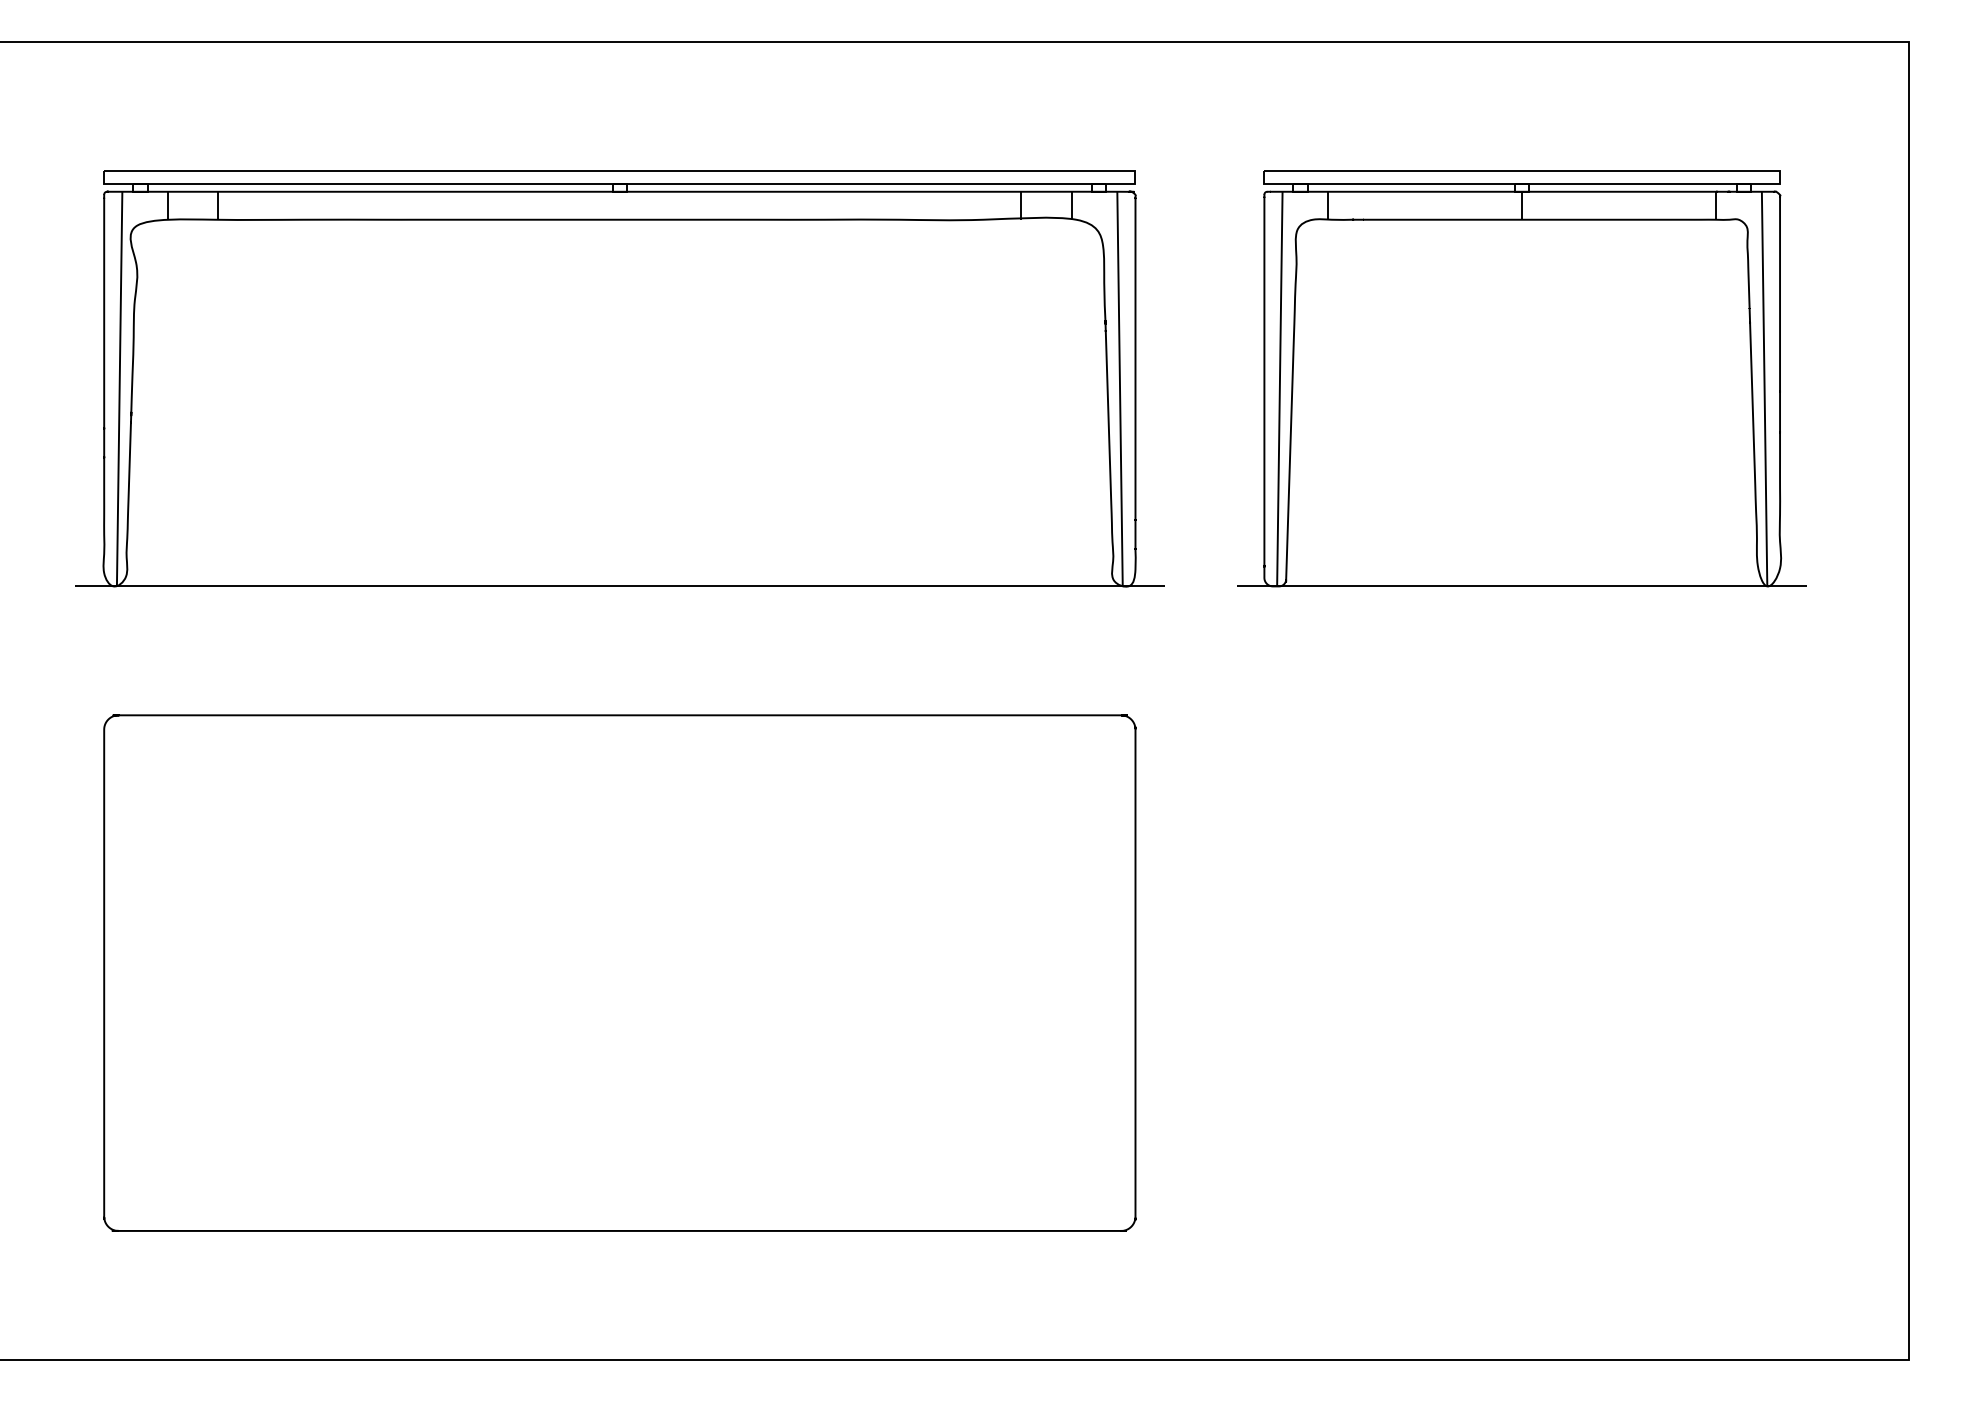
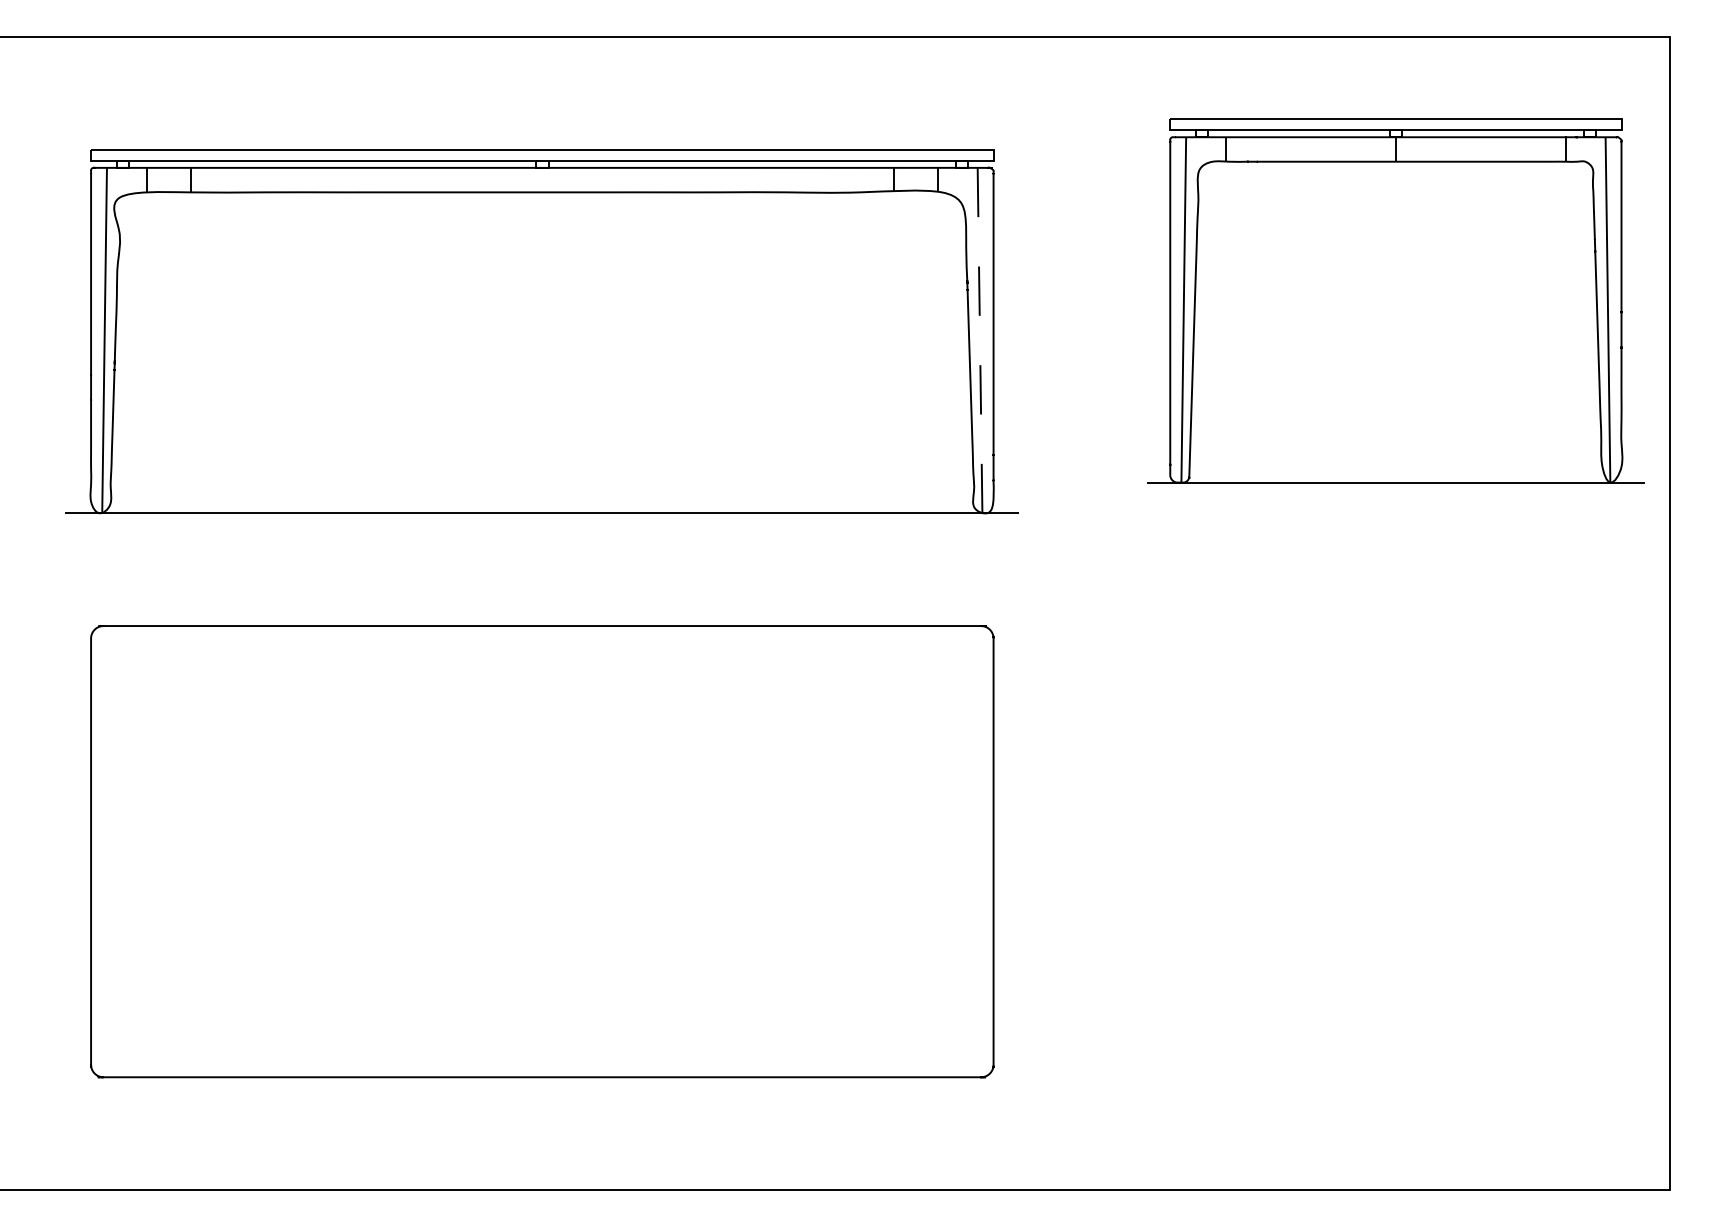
part: (1521, 378) -> (1395, 300), moved
line: (1120, 388) -> (980, 340), solid -> dashed

